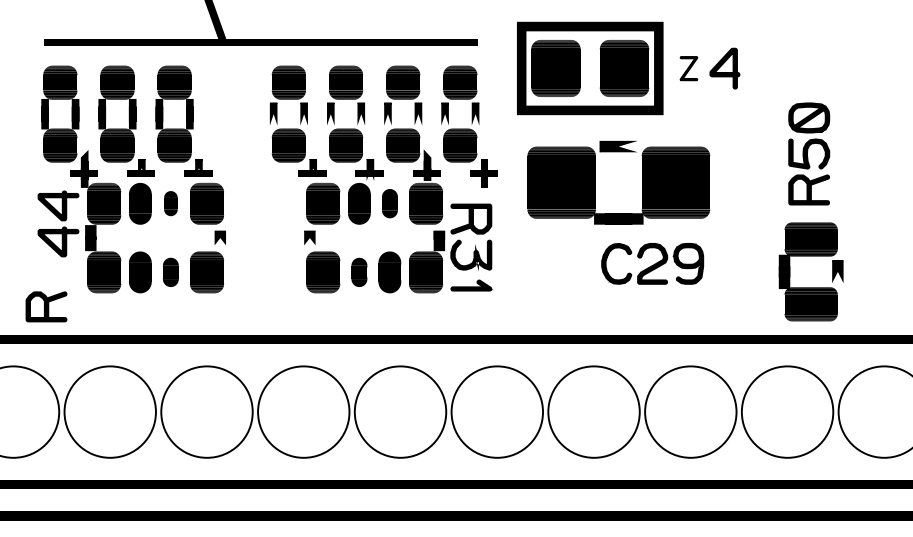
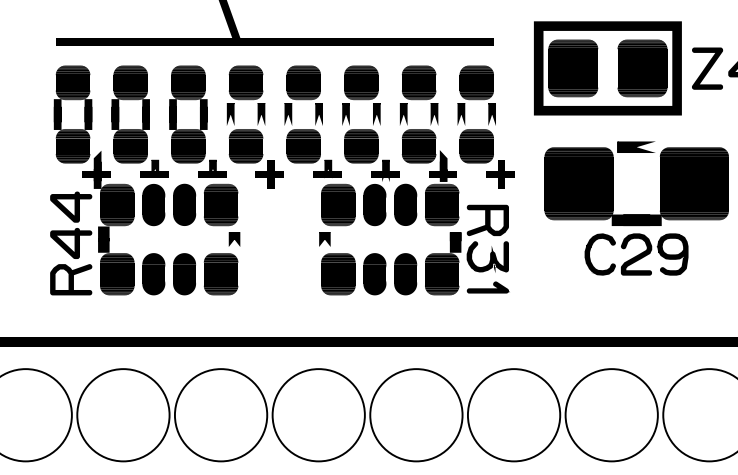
part: (688, 68) -> (707, 68), size x1.67
part: (240, 126) -> (254, 126), added
part: (170, 203) -> (184, 204), size x1.67
part: (389, 203) -> (405, 204), size x1.43
part: (652, 263) -> (636, 254), moved
part: (170, 272) -> (184, 274), size x1.43
part: (359, 272) -> (375, 274), size x1.43
part: (46, 306) -> (71, 279), moved

